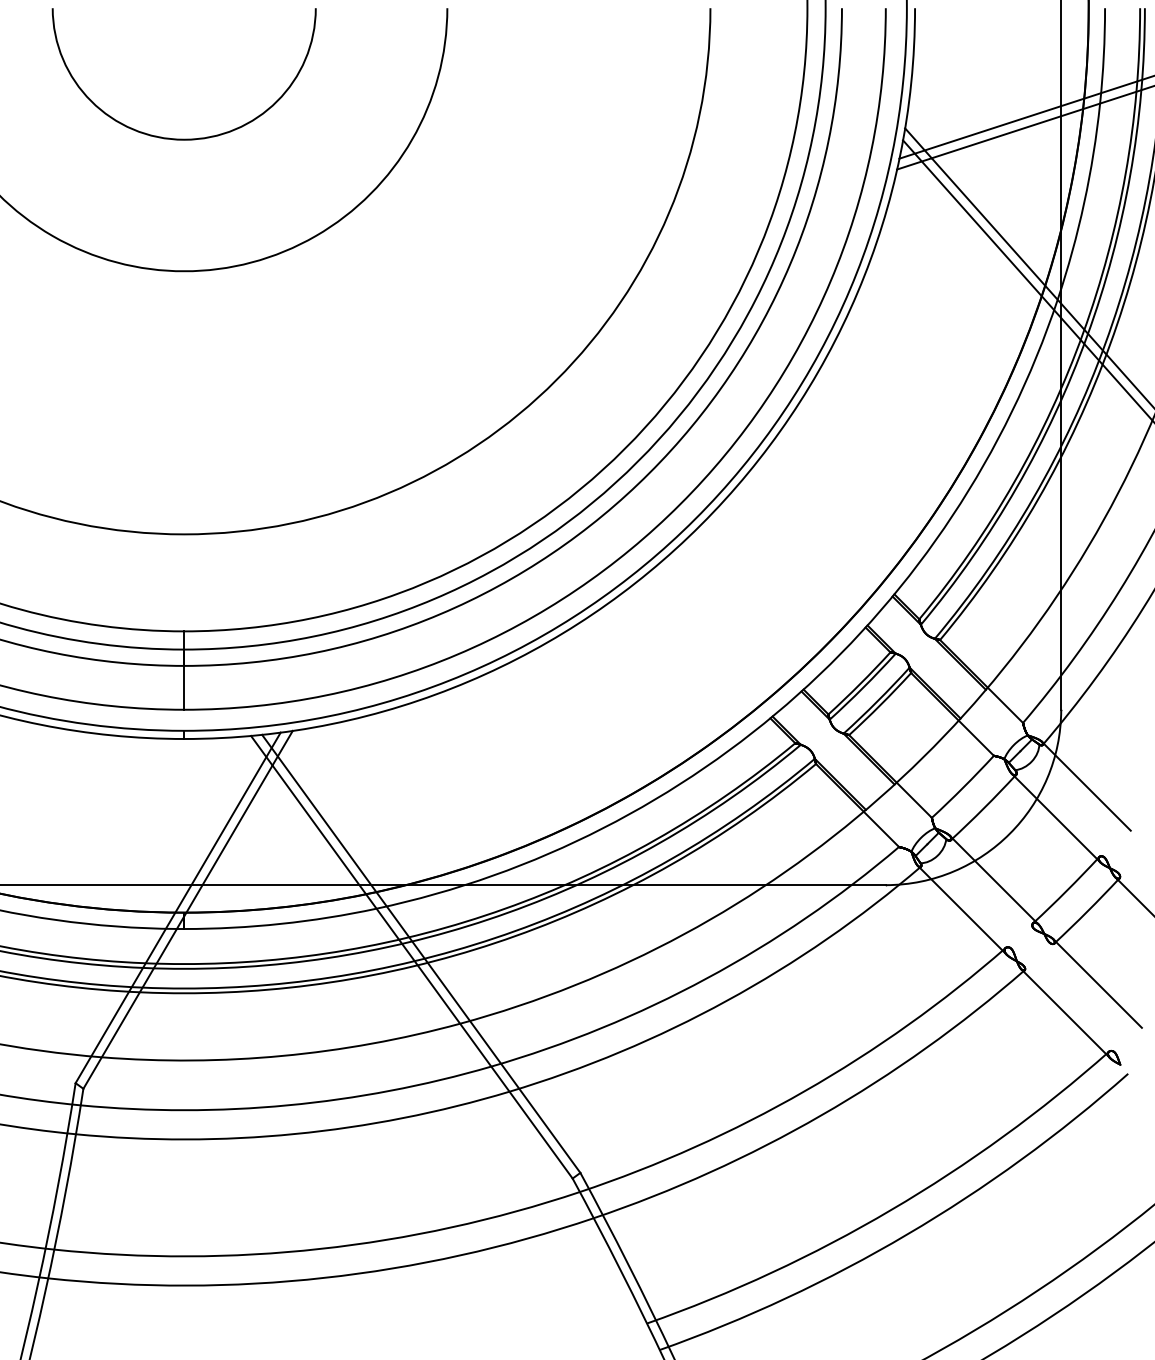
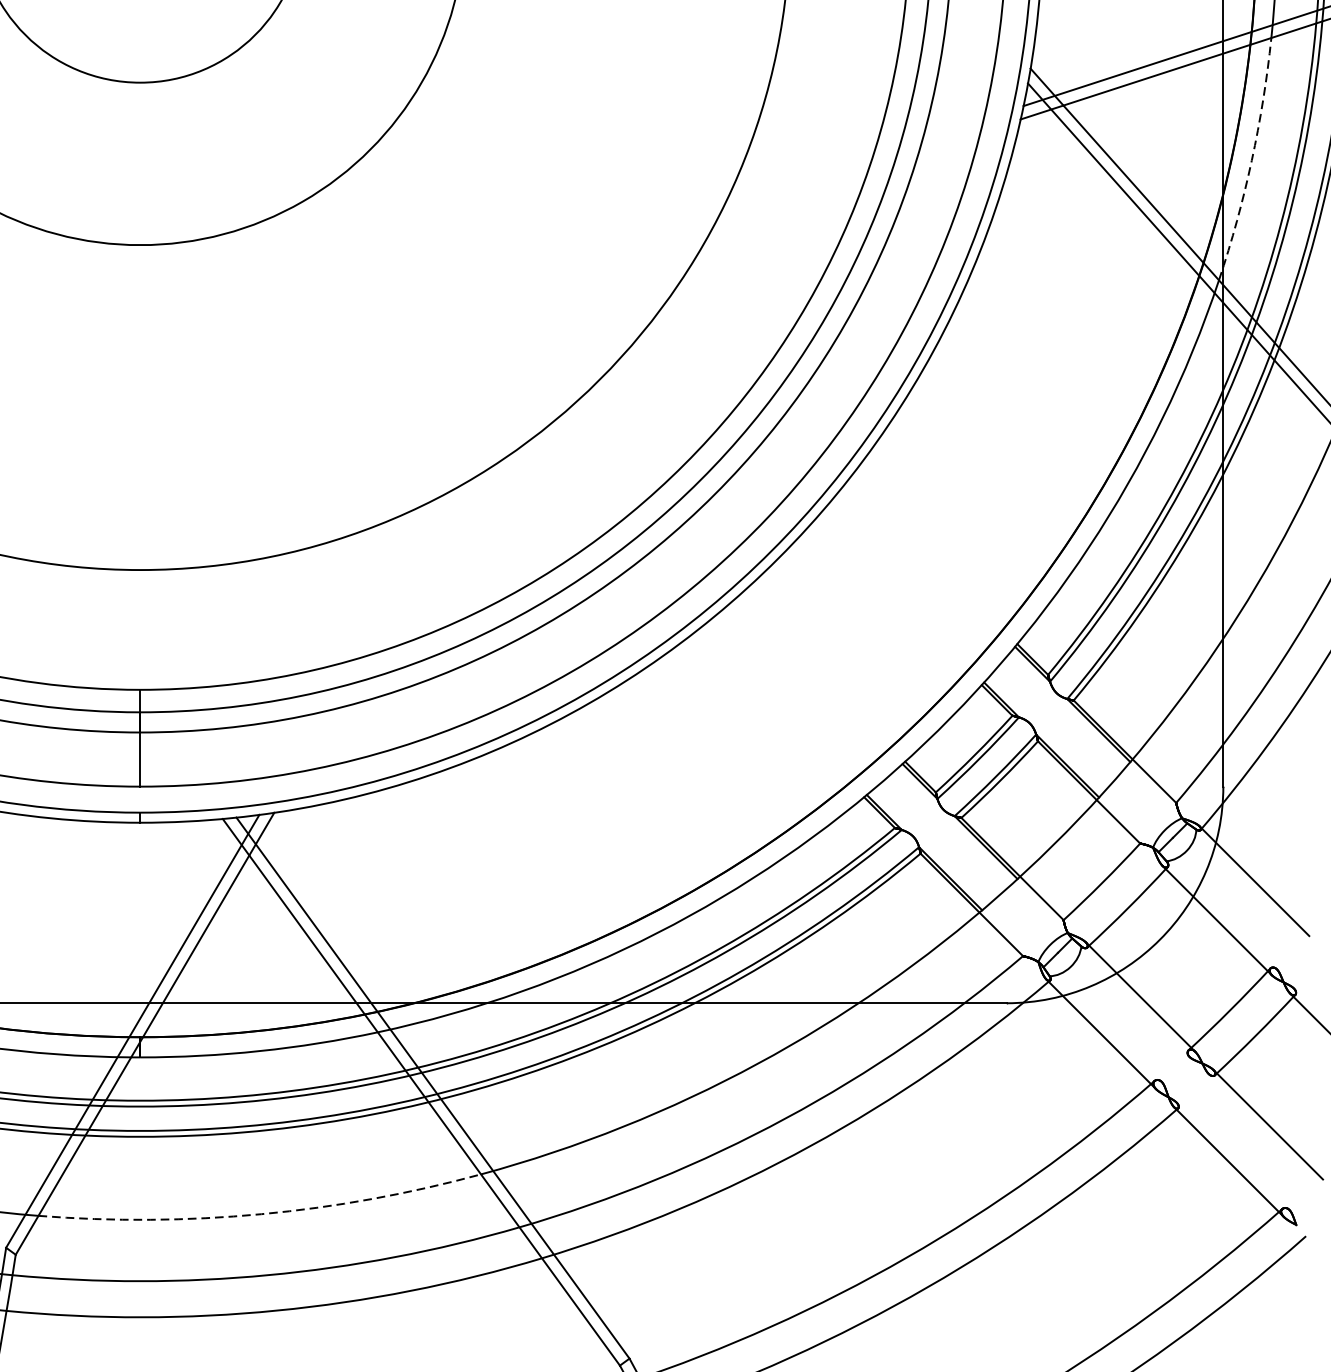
arc: (1084, 202) -> (1252, 160), solid -> dashed
arc: (282, 1055) -> (261, 1213), solid -> dashed

